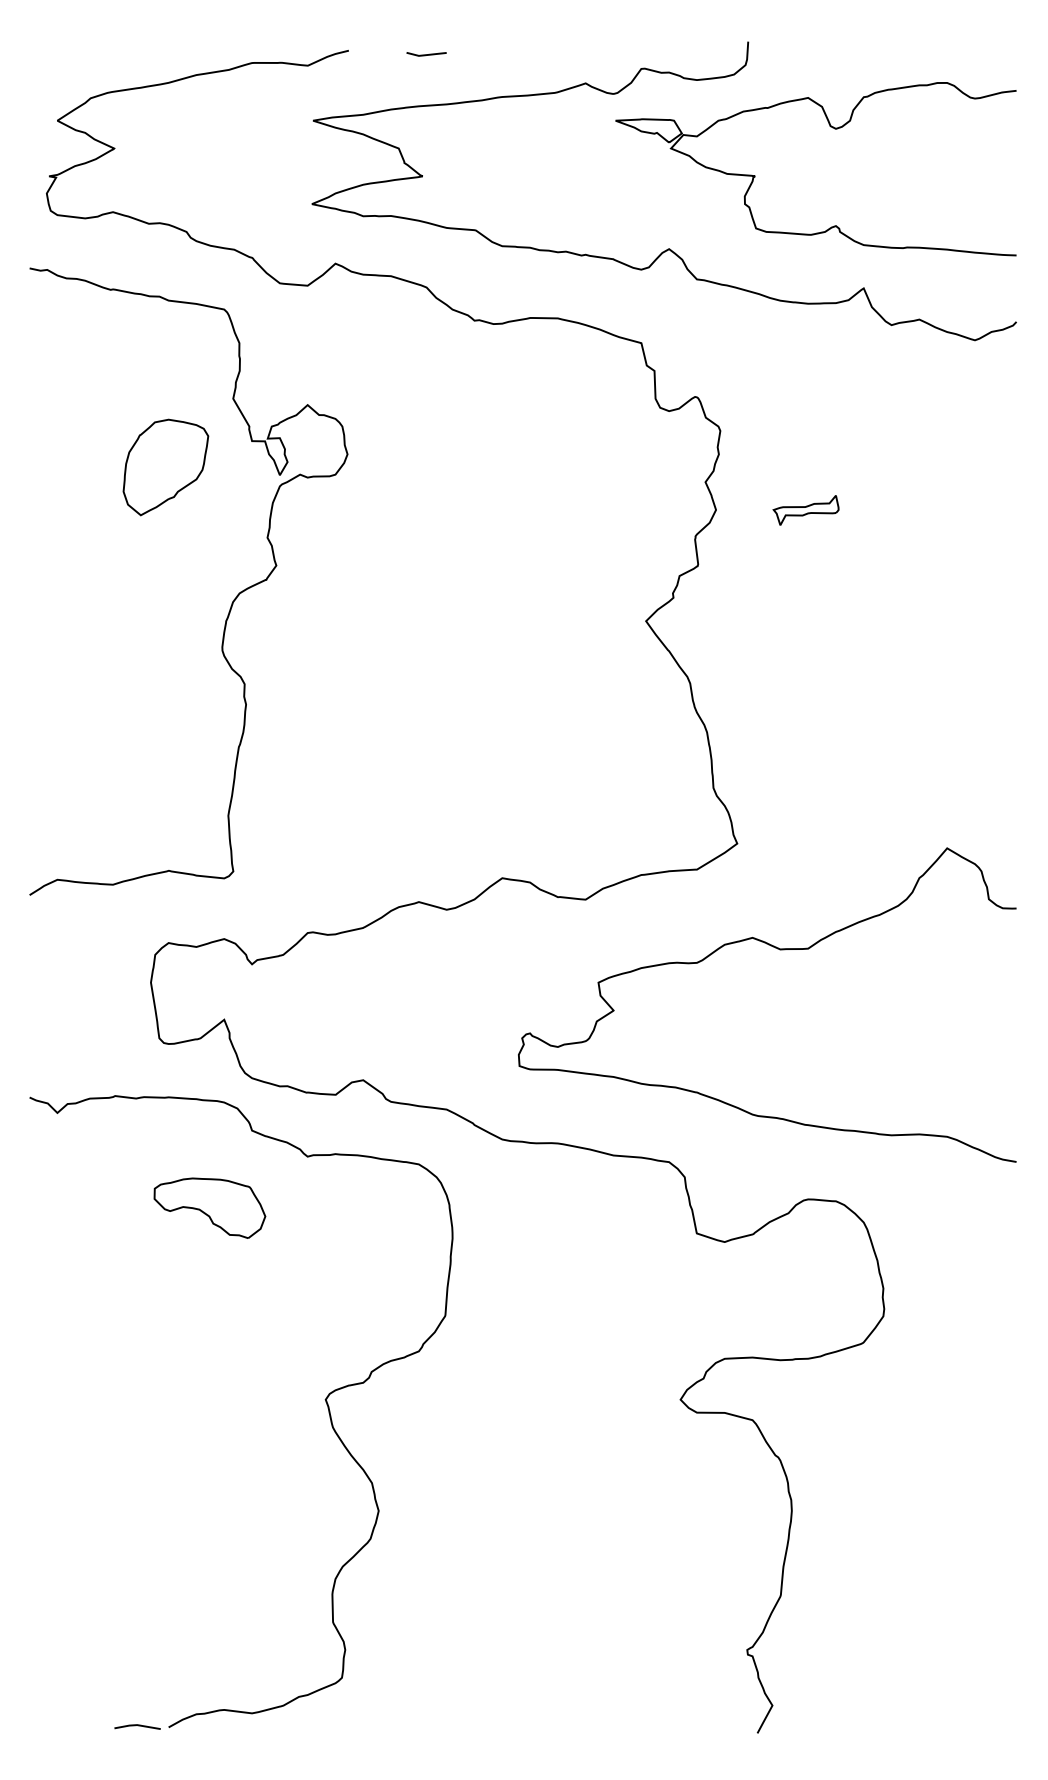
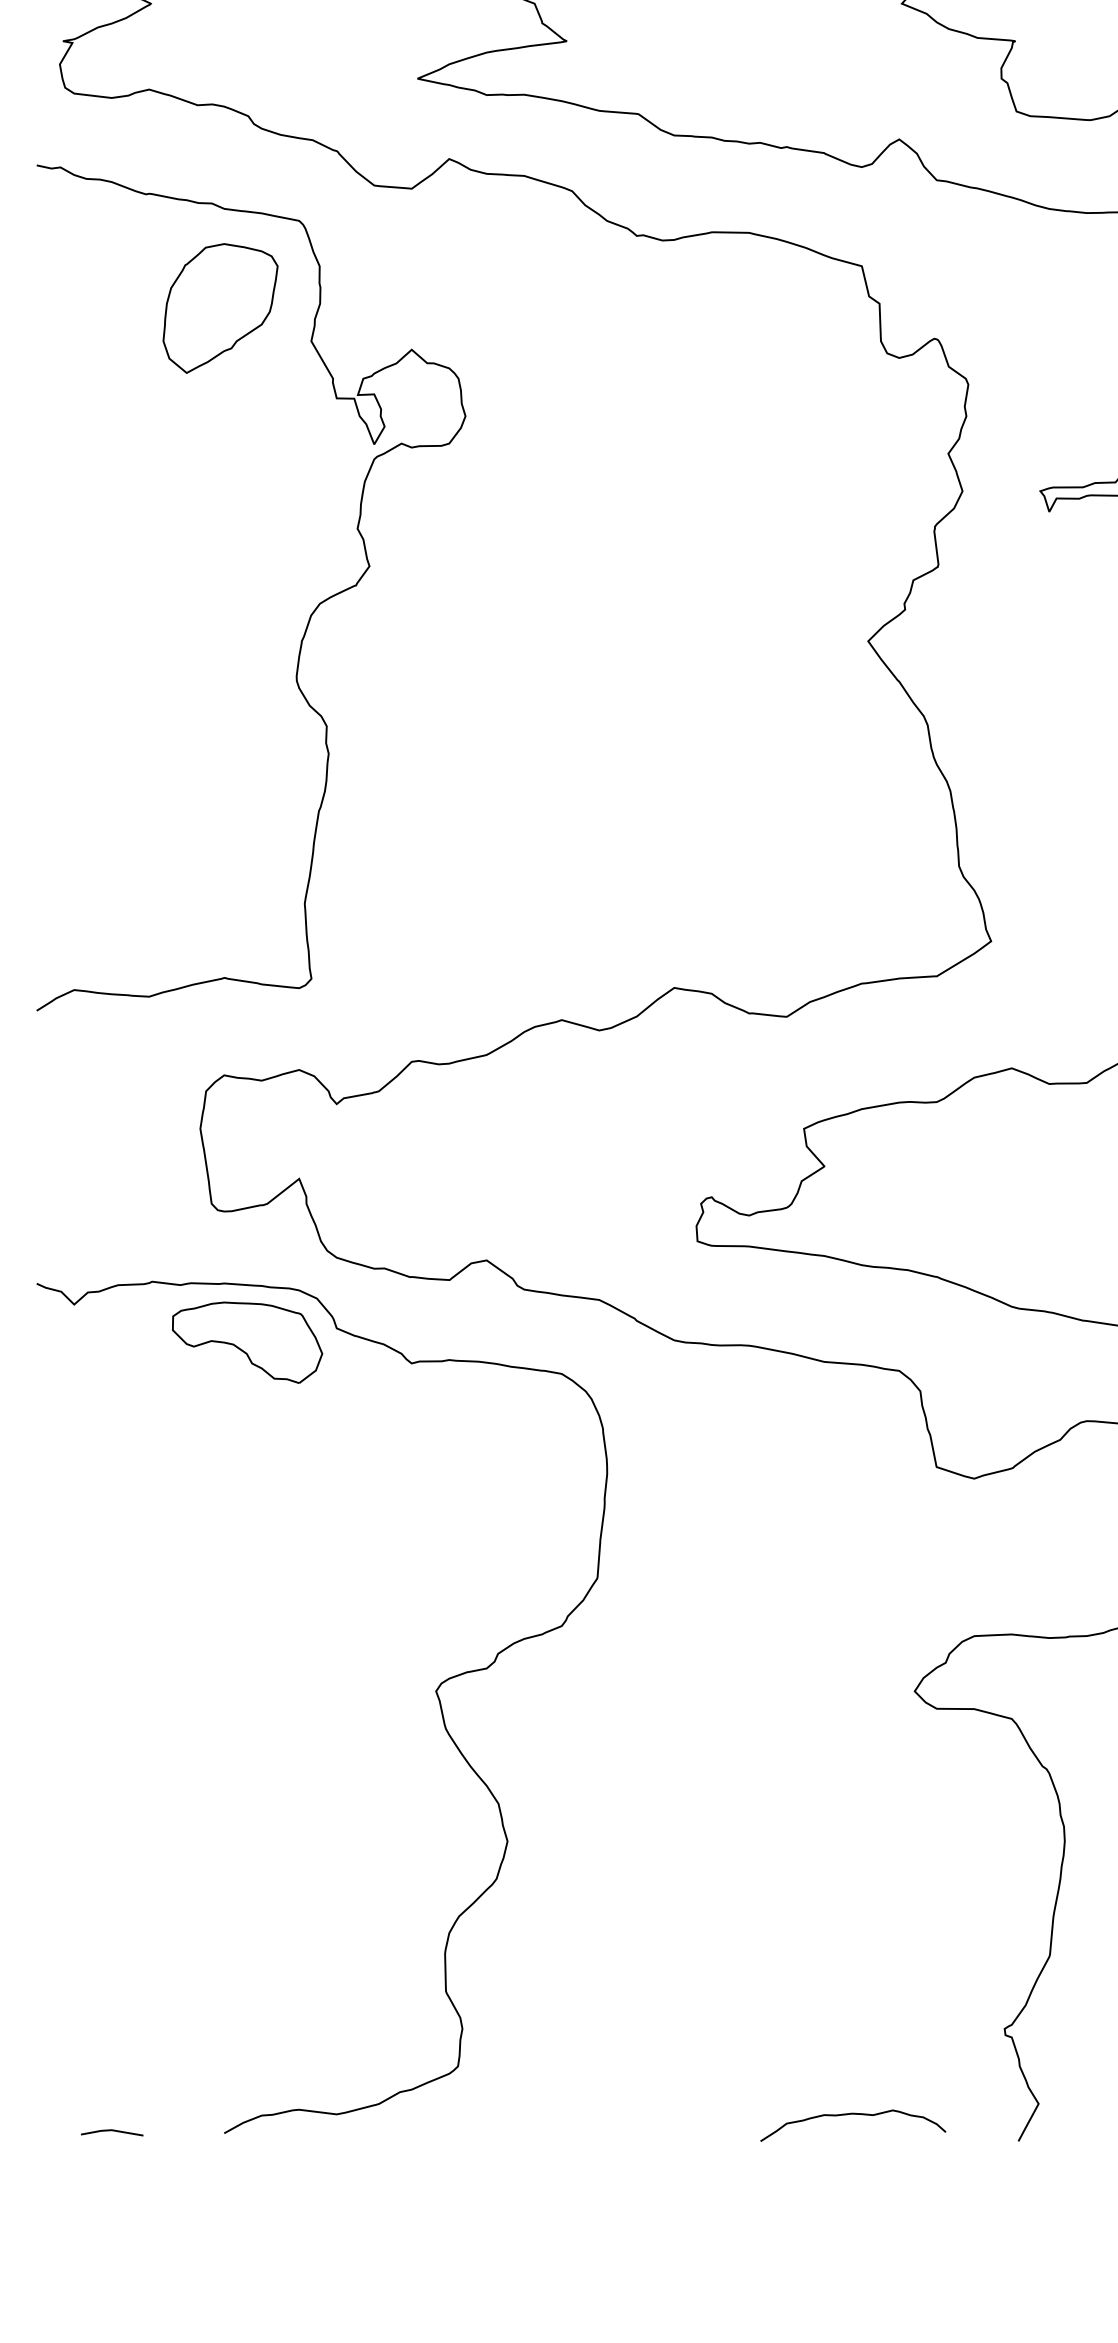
part: (165, 467) -> (219, 308), moved
part: (209, 1207) -> (246, 1341), moved
curve: (634, 1713) -> (852, 2114), added
line: (137, 1725) -> (112, 2130), moved

